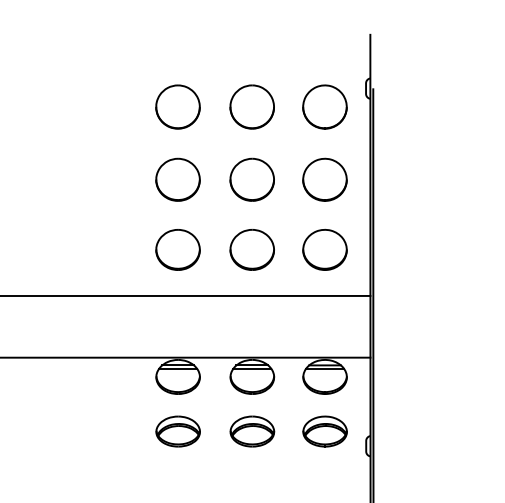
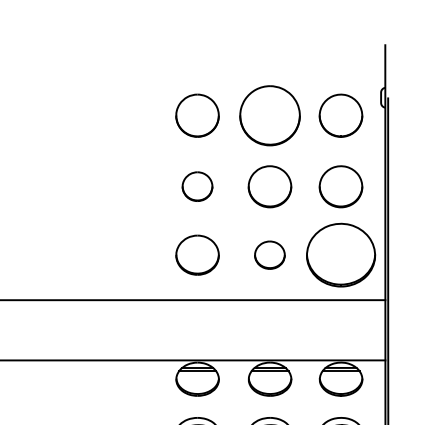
part: (251, 106) -> (269, 115), size x1.4
part: (177, 179) -> (197, 186), size x0.7
part: (251, 249) -> (269, 254), size x0.7
part: (324, 249) -> (340, 254), size x1.6

